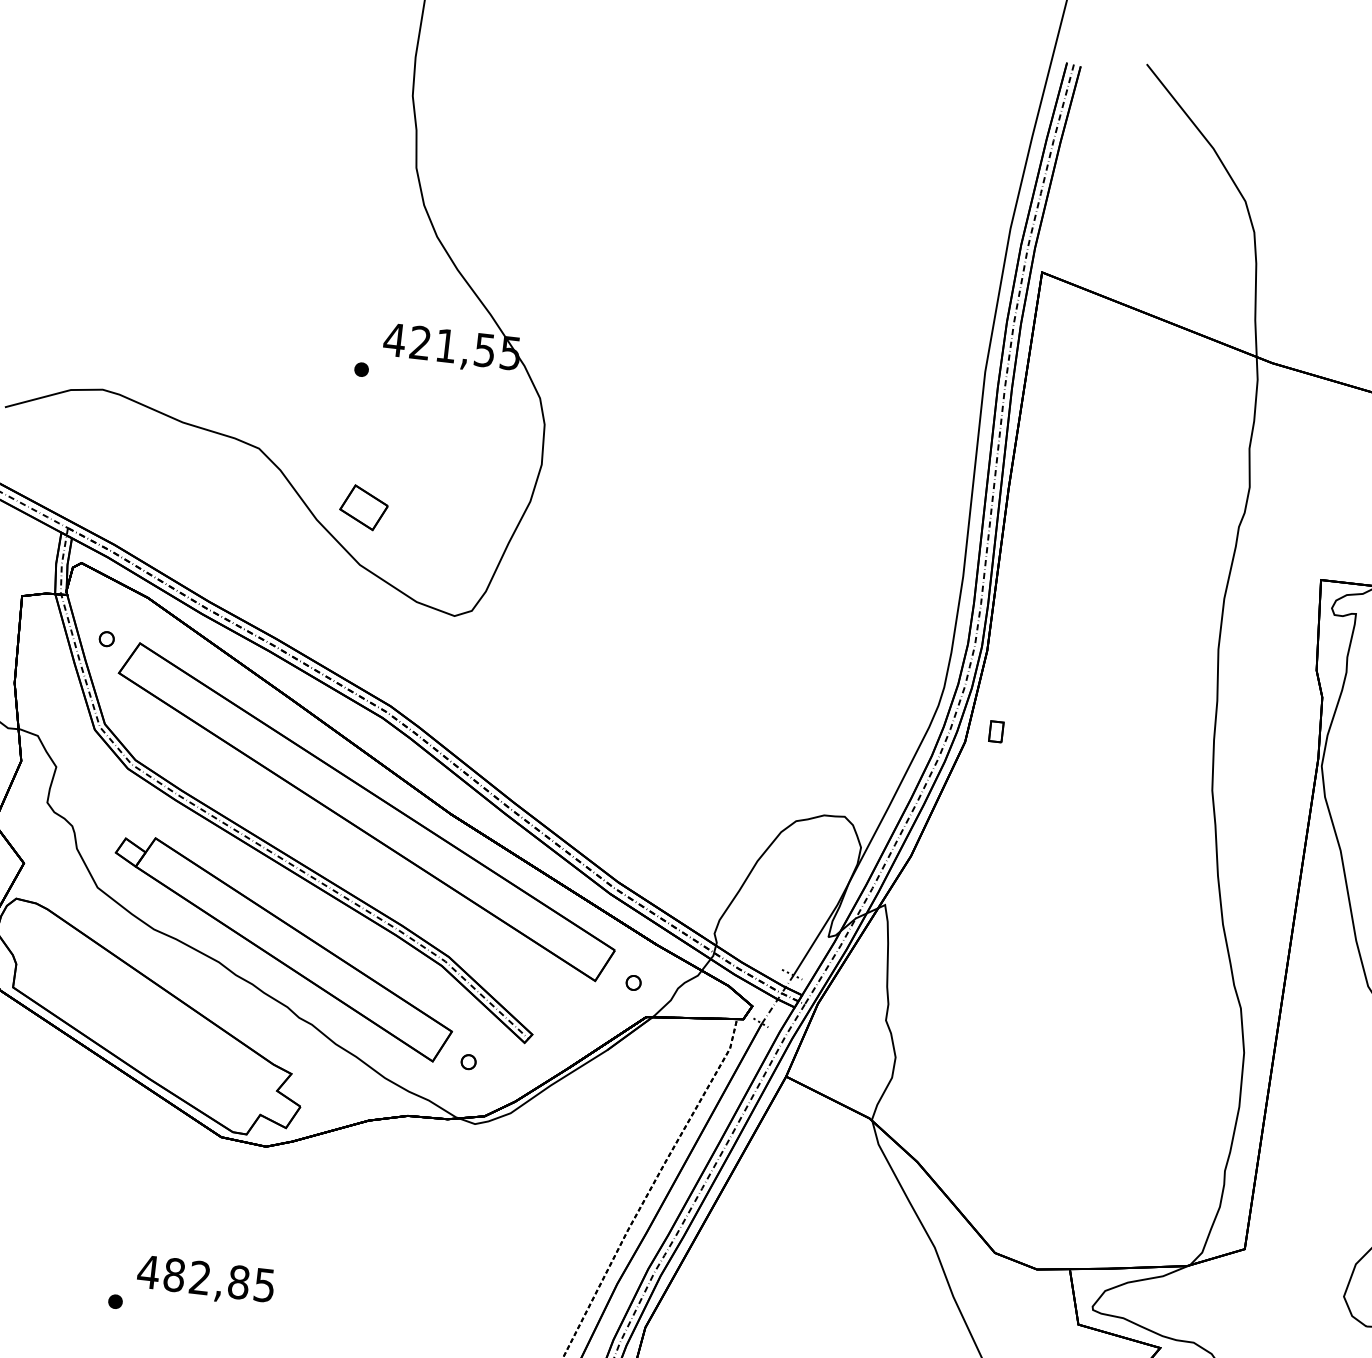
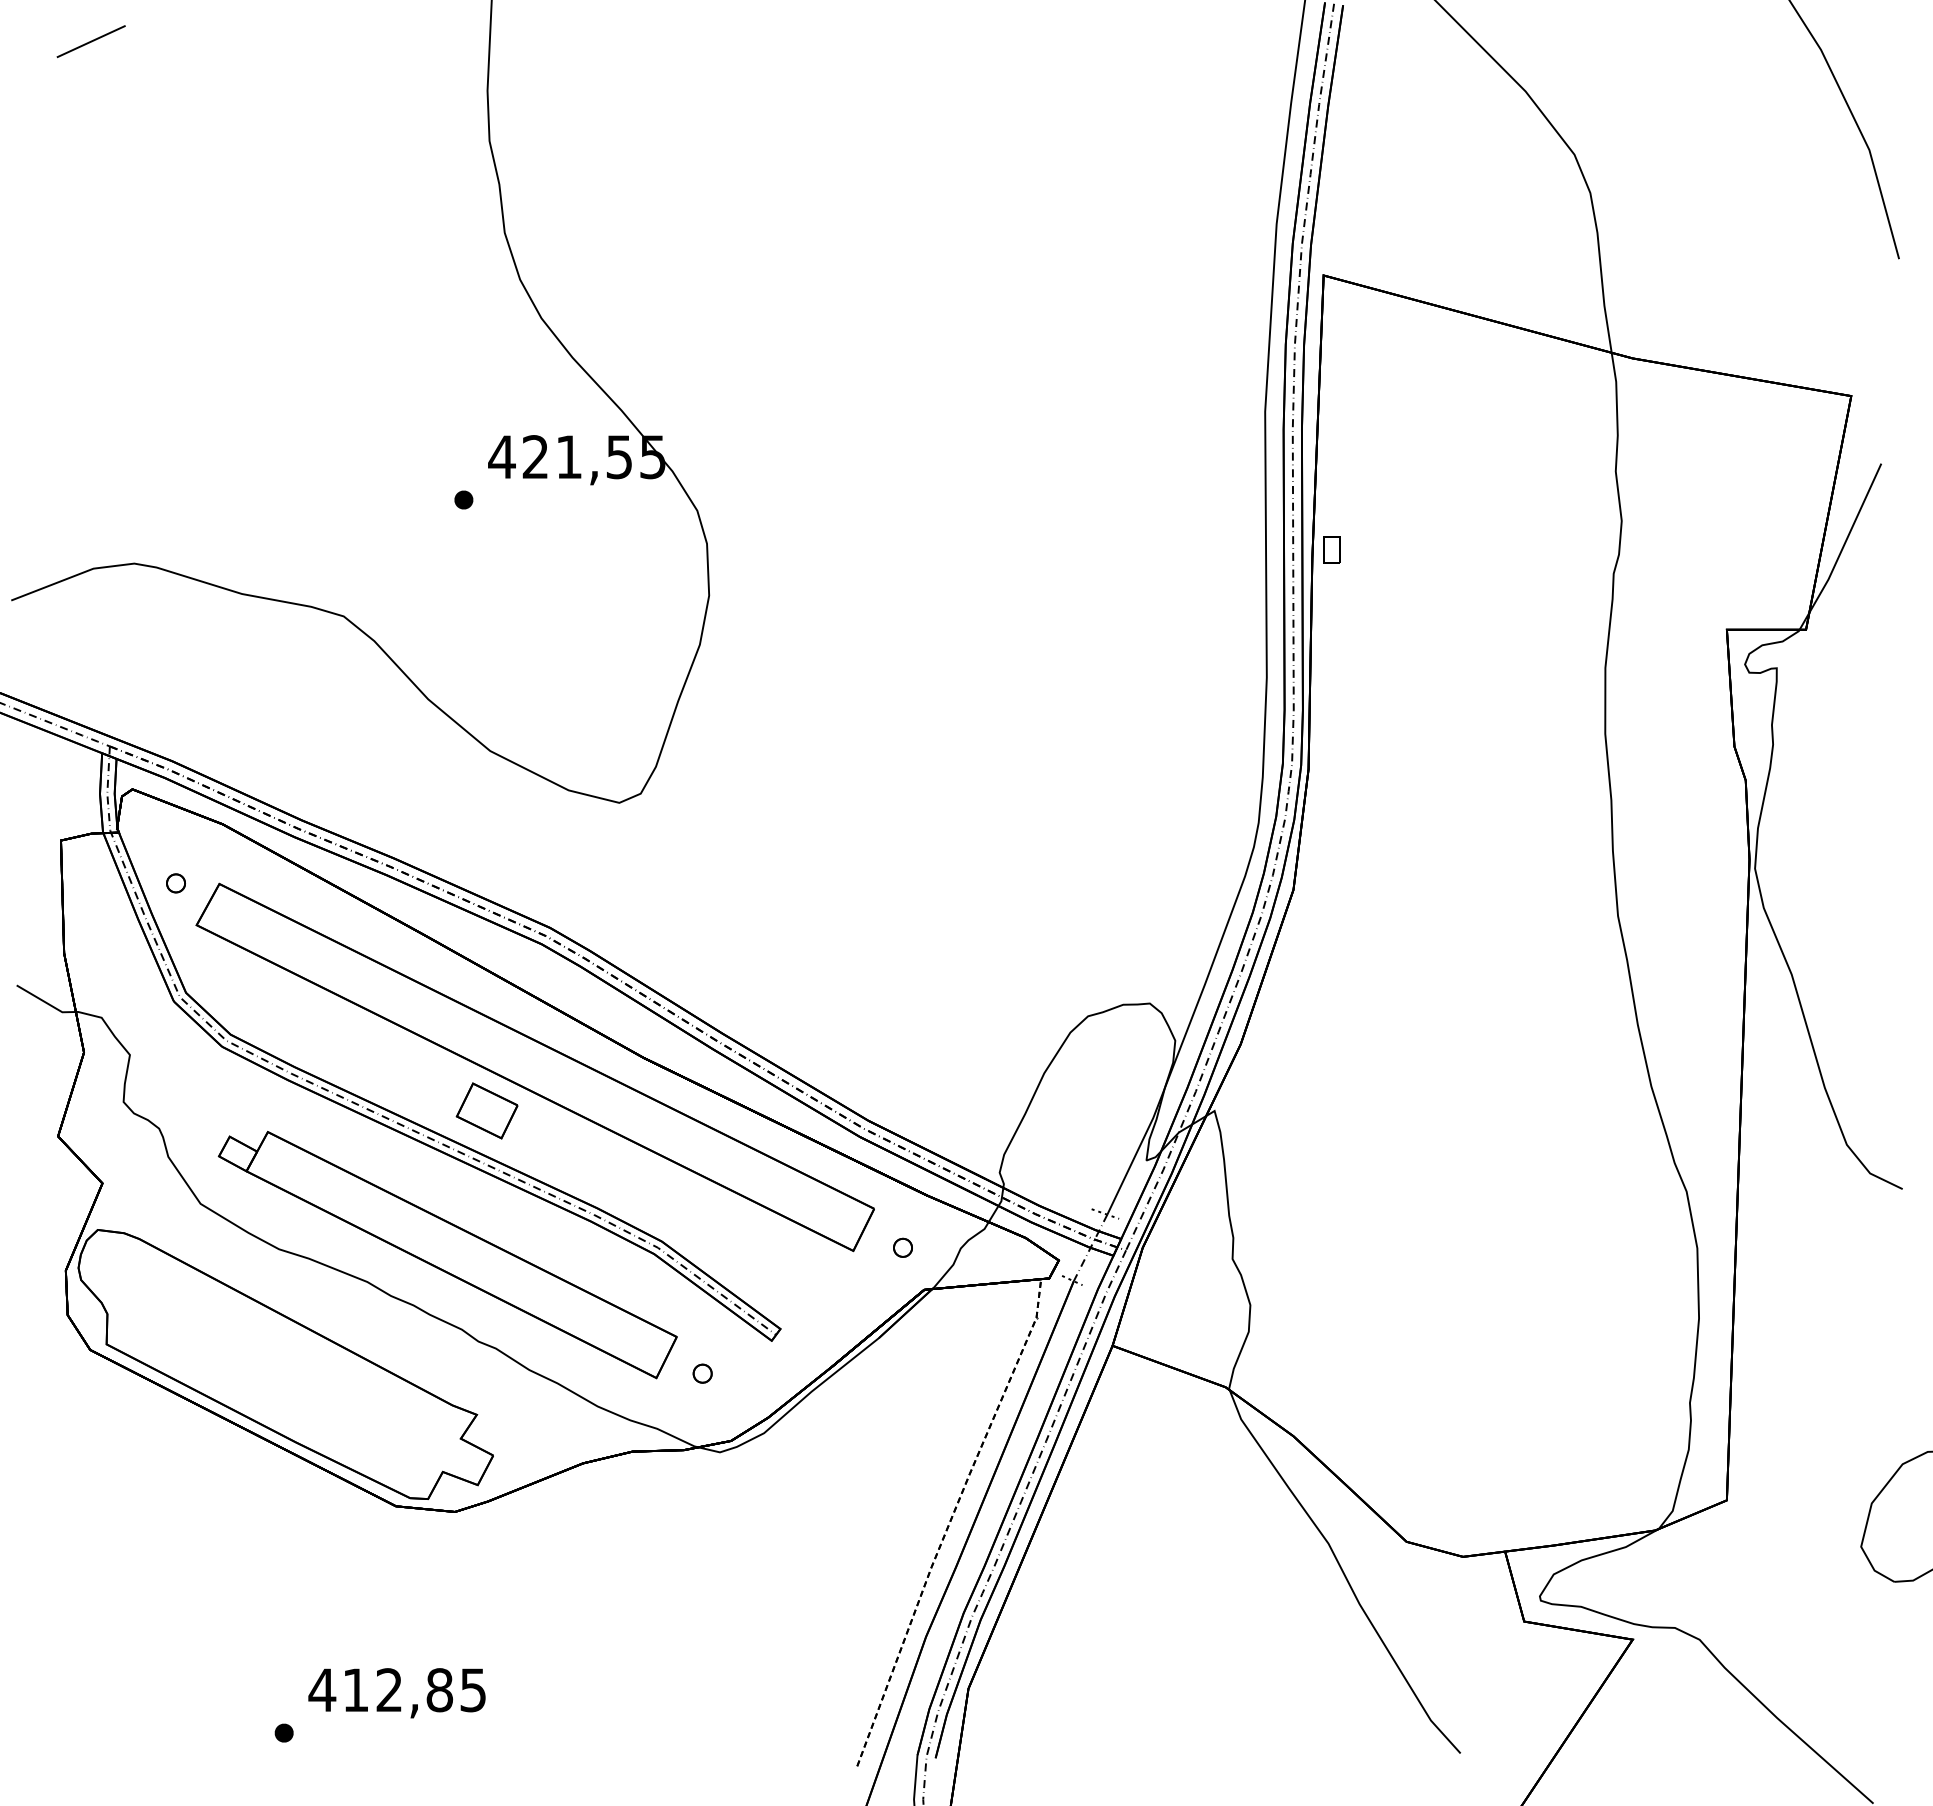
part: (363, 507) -> (486, 1110), moved
part: (995, 731) -> (1331, 549), moved
text: (174, 1275) -> (356, 1690), 482,85 -> 412,85

